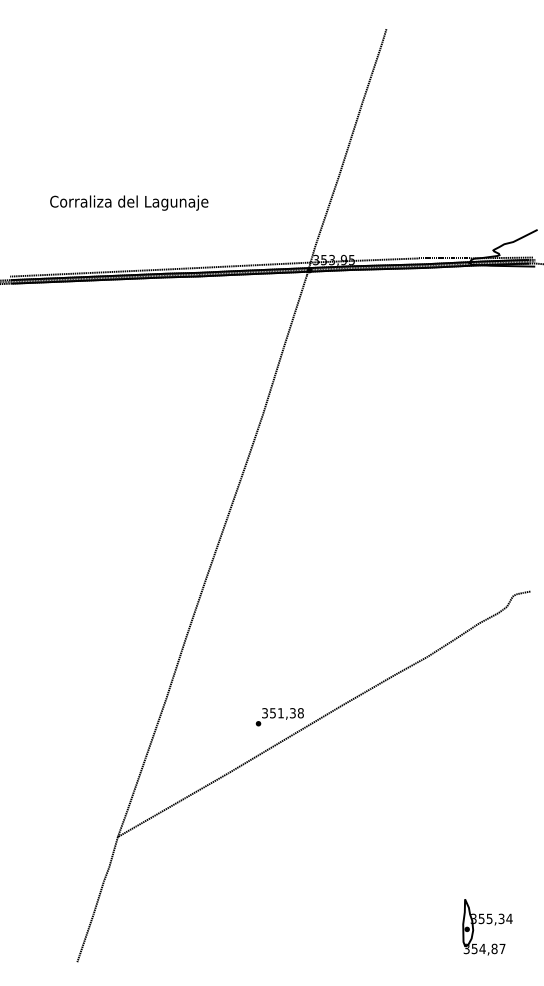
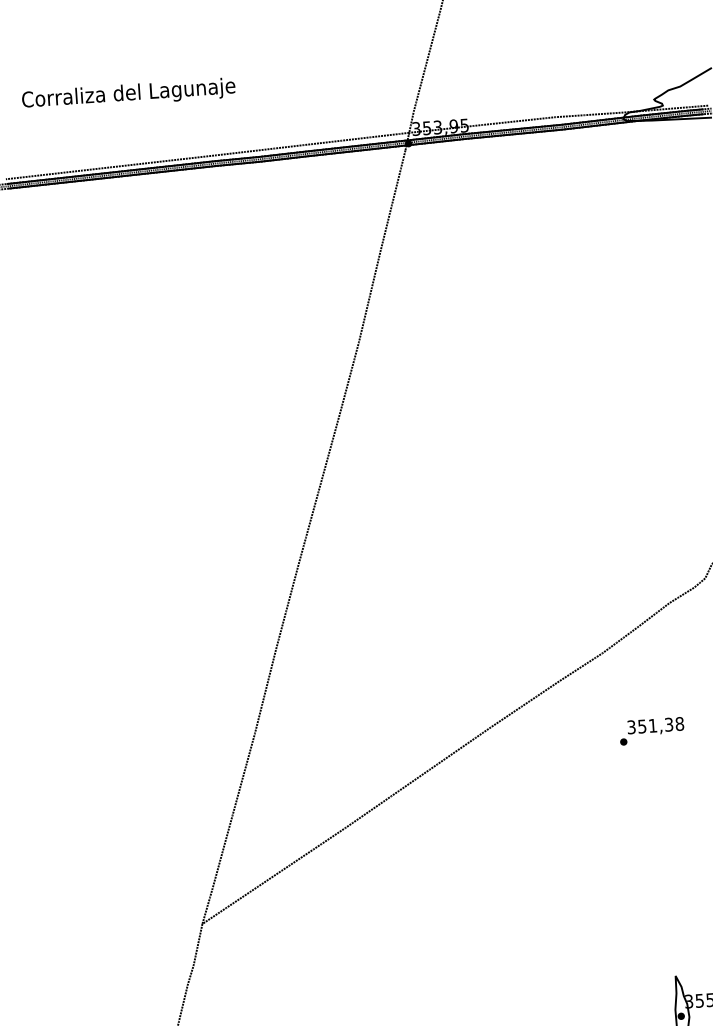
text: (129, 202) -> (129, 93), moved
text: (279, 717) -> (651, 731), moved

